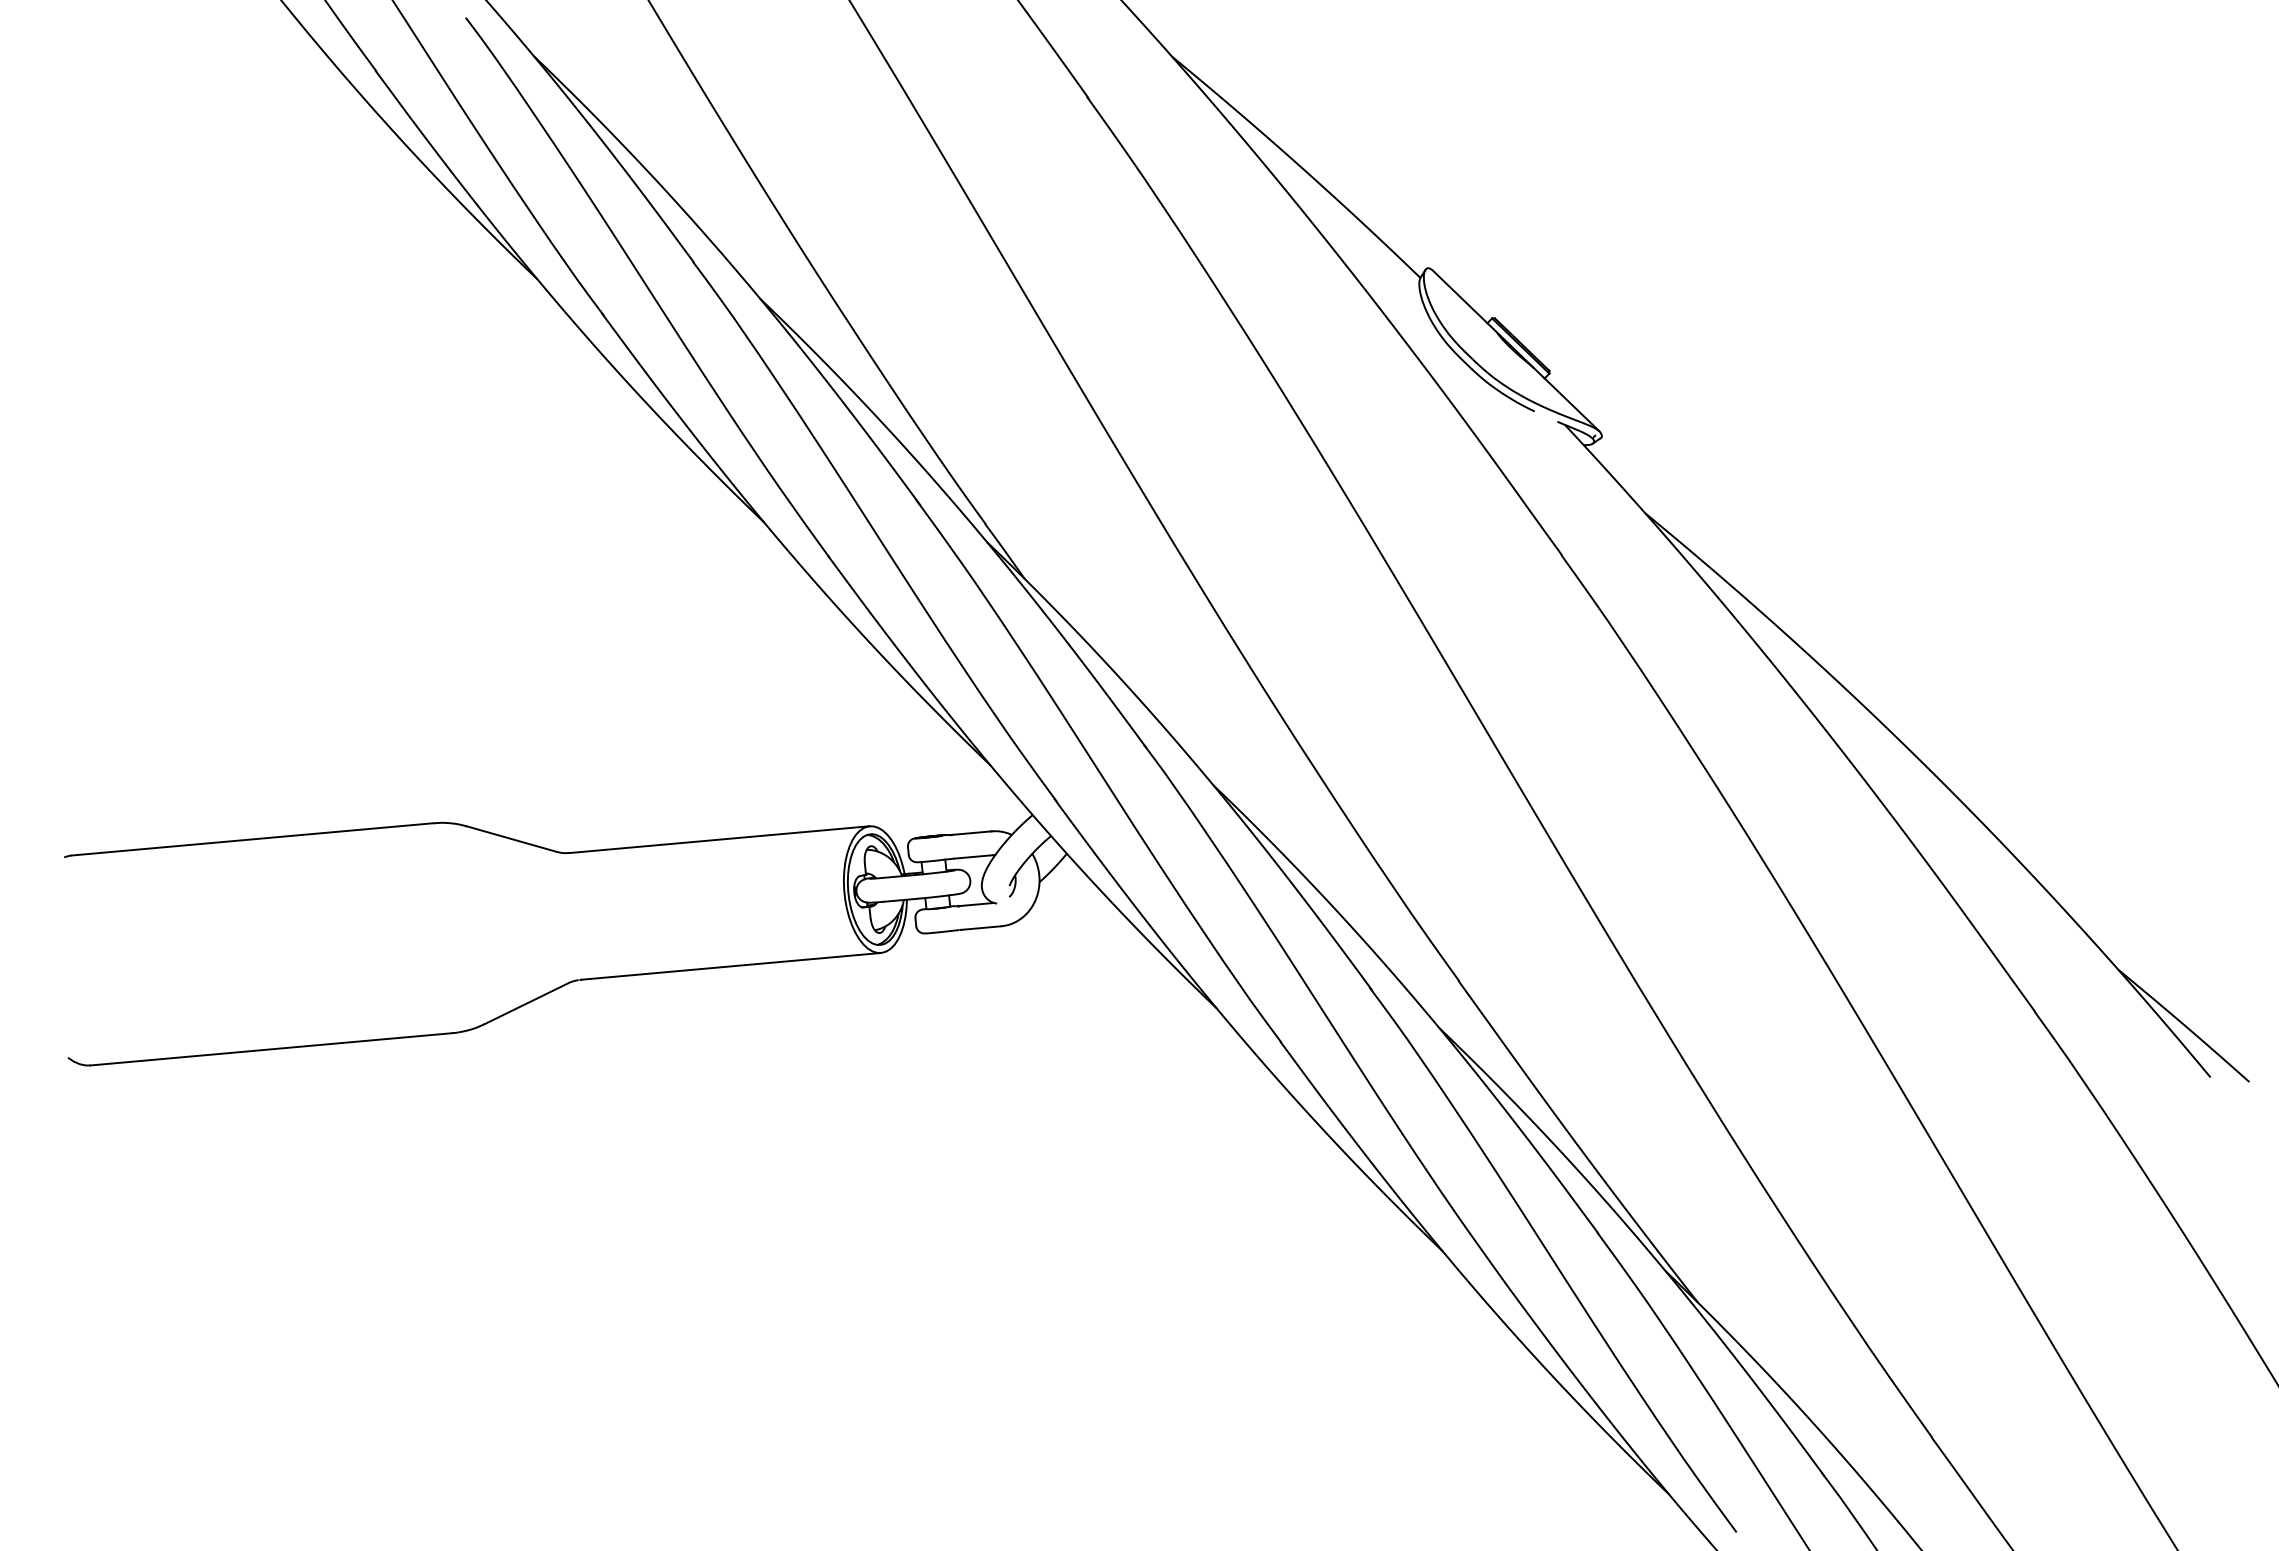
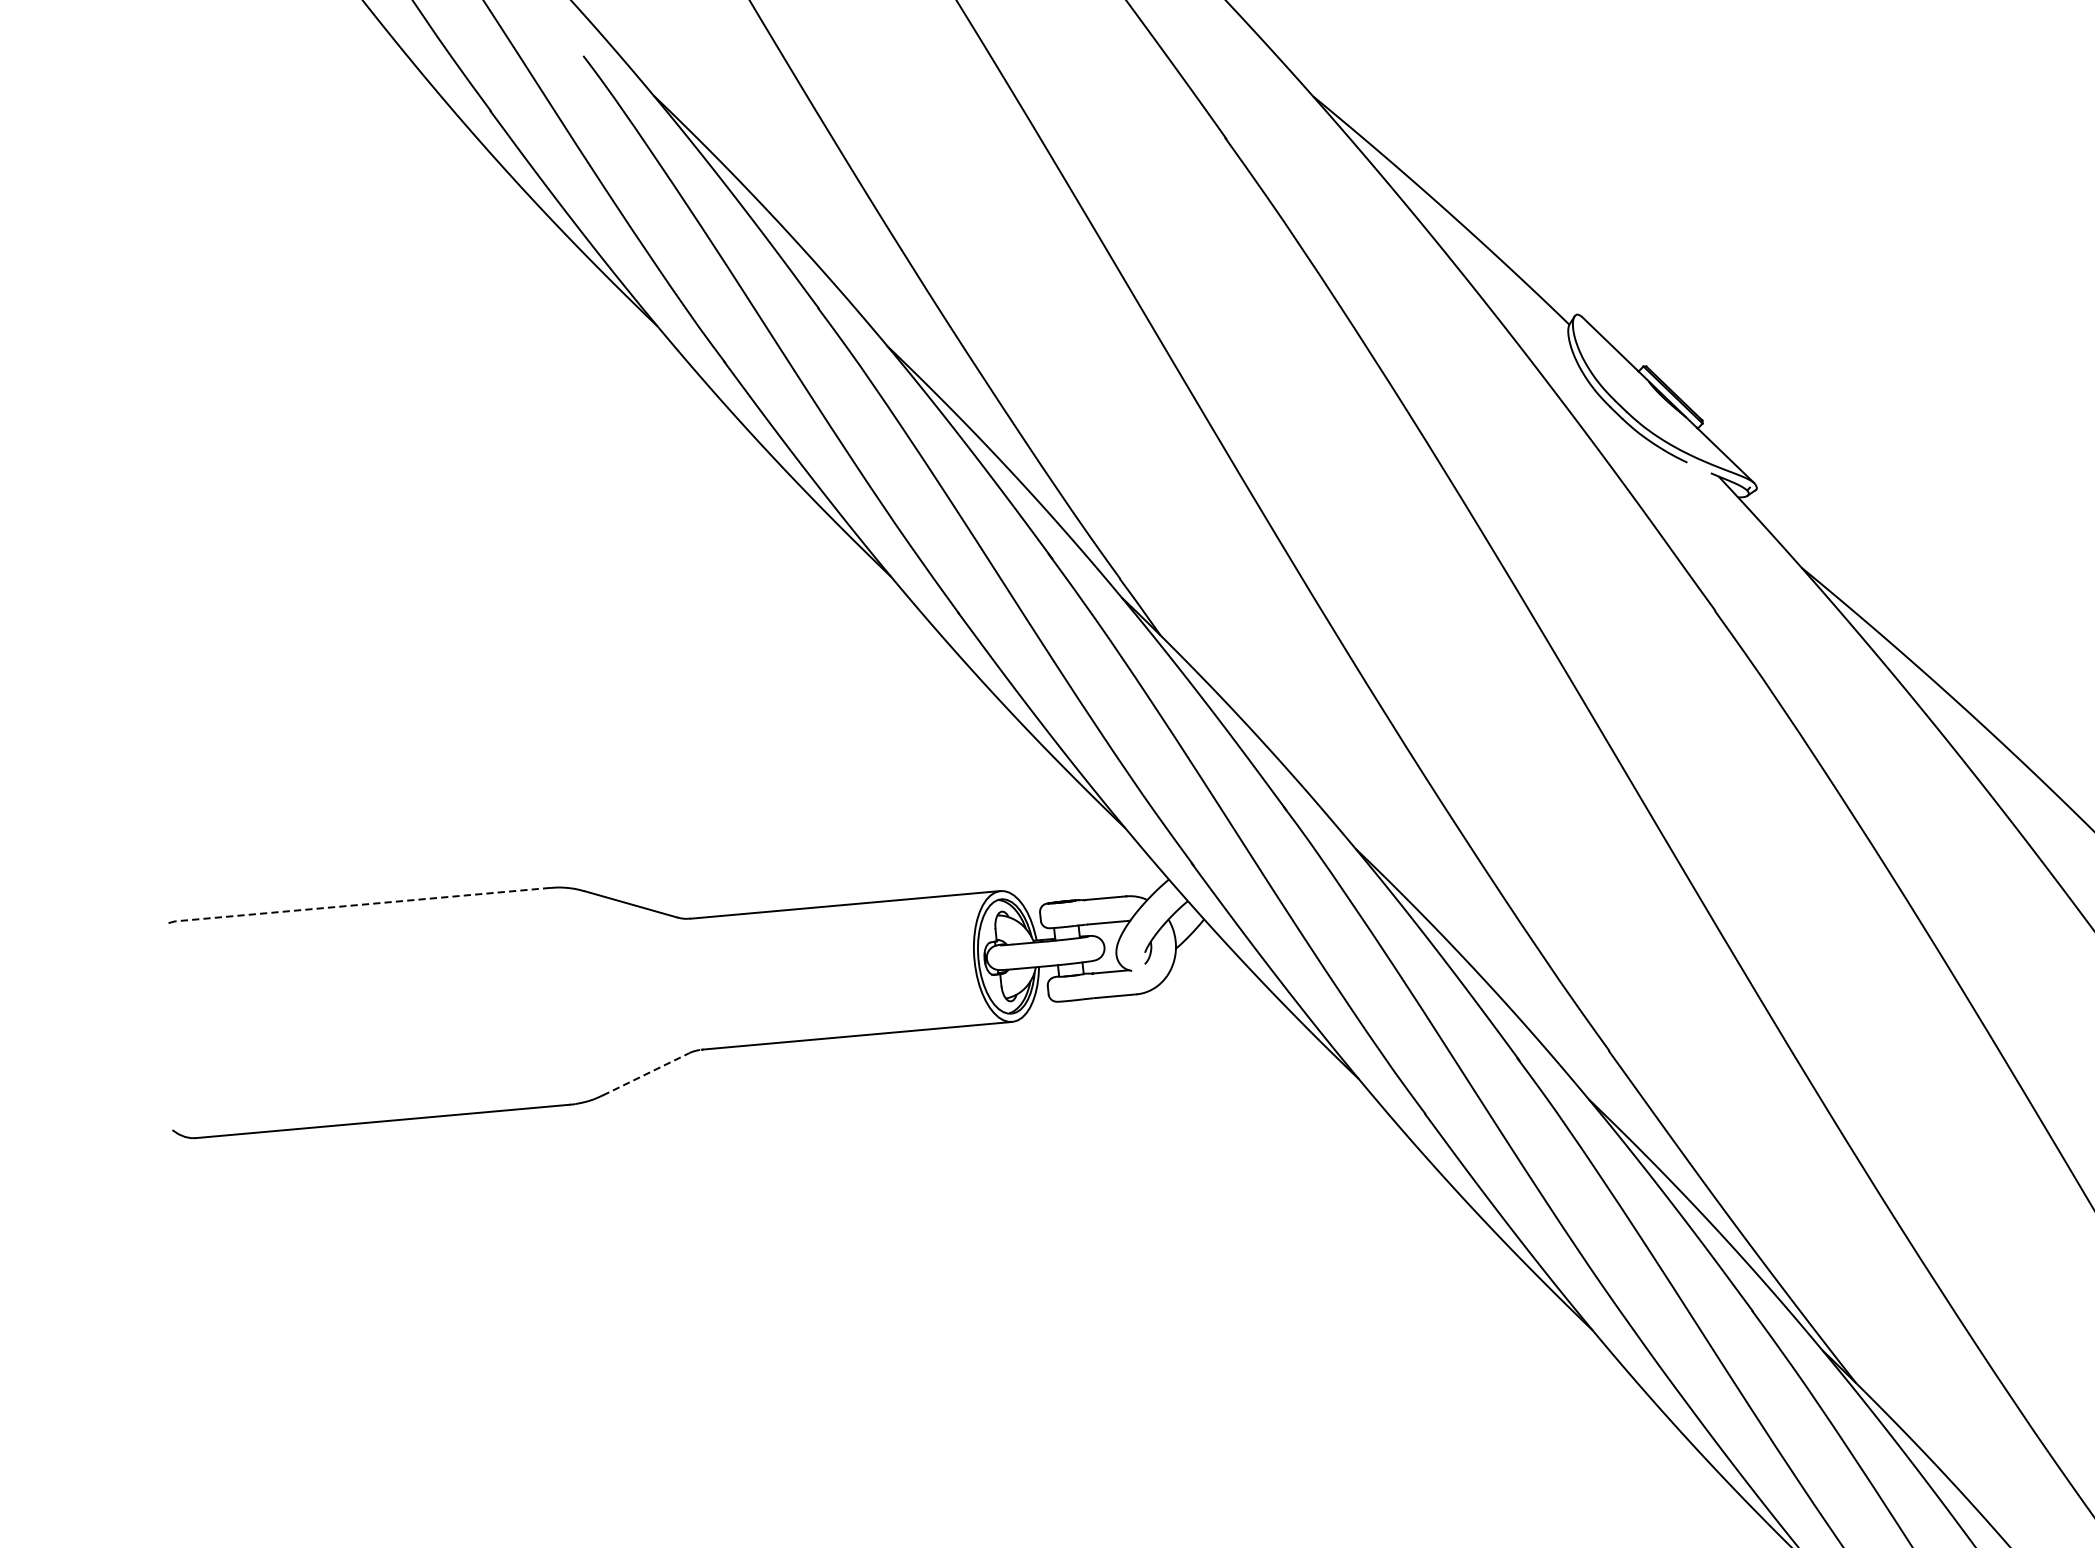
line: (252, 839) -> (363, 904), solid -> dashed
line: (526, 1003) -> (646, 1074), solid -> dashed

